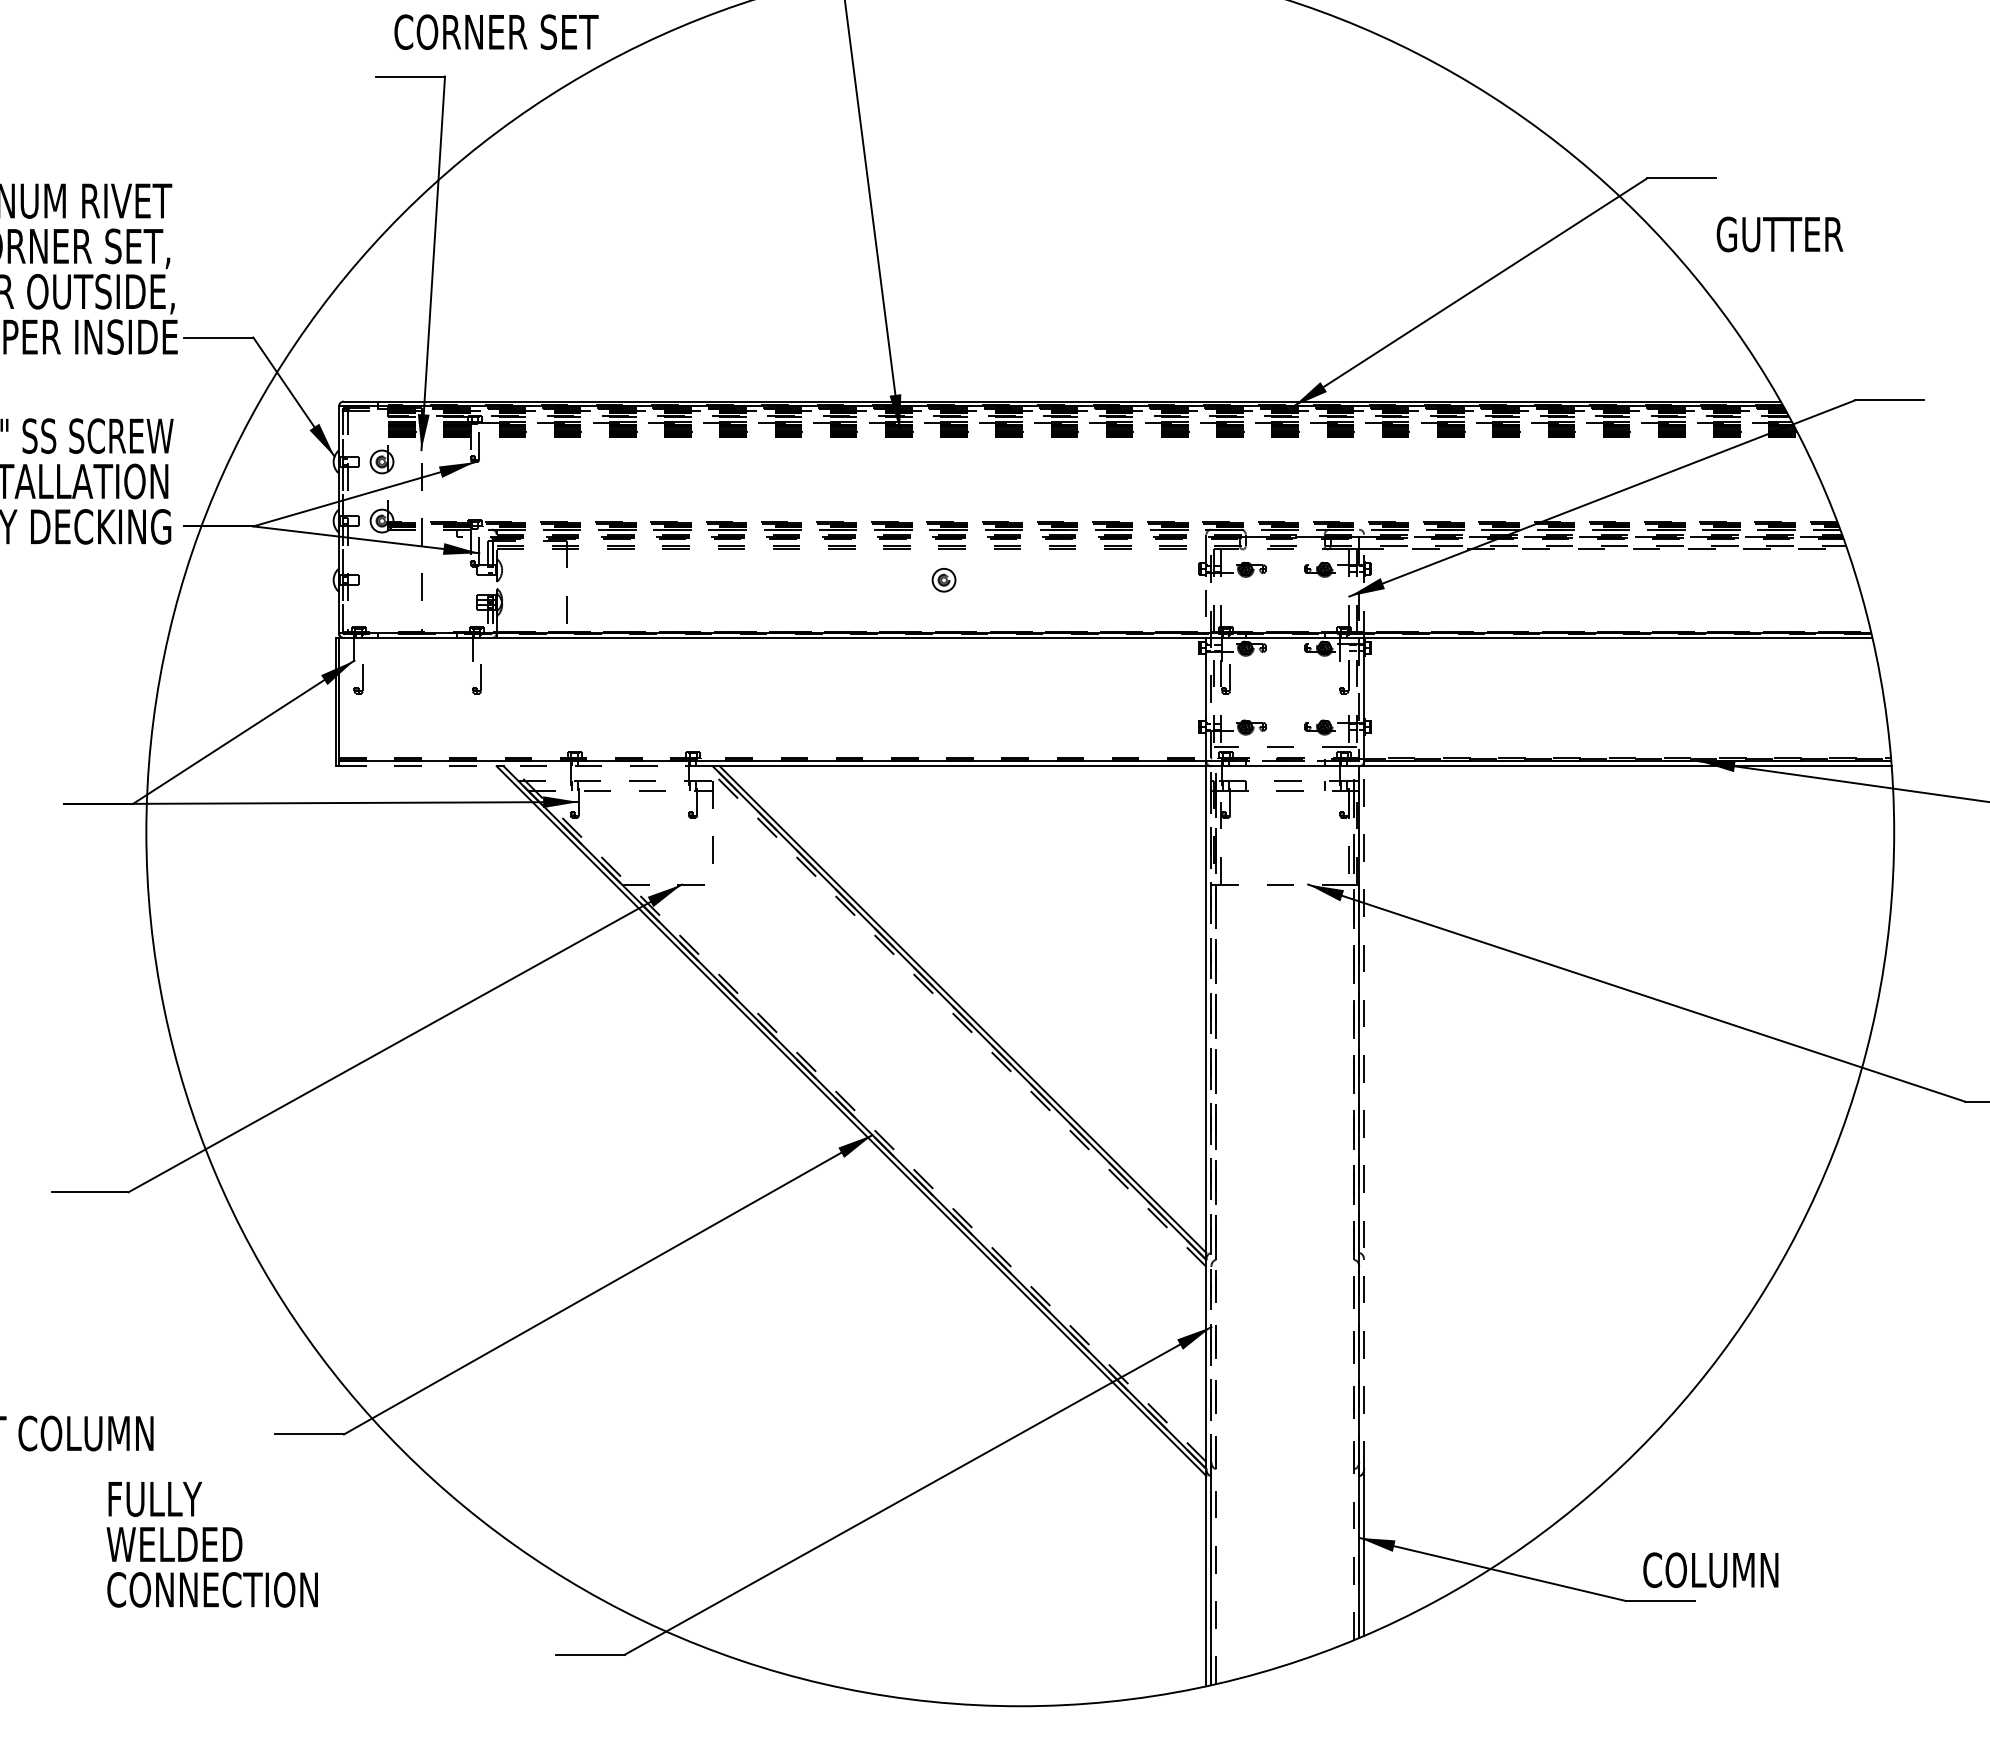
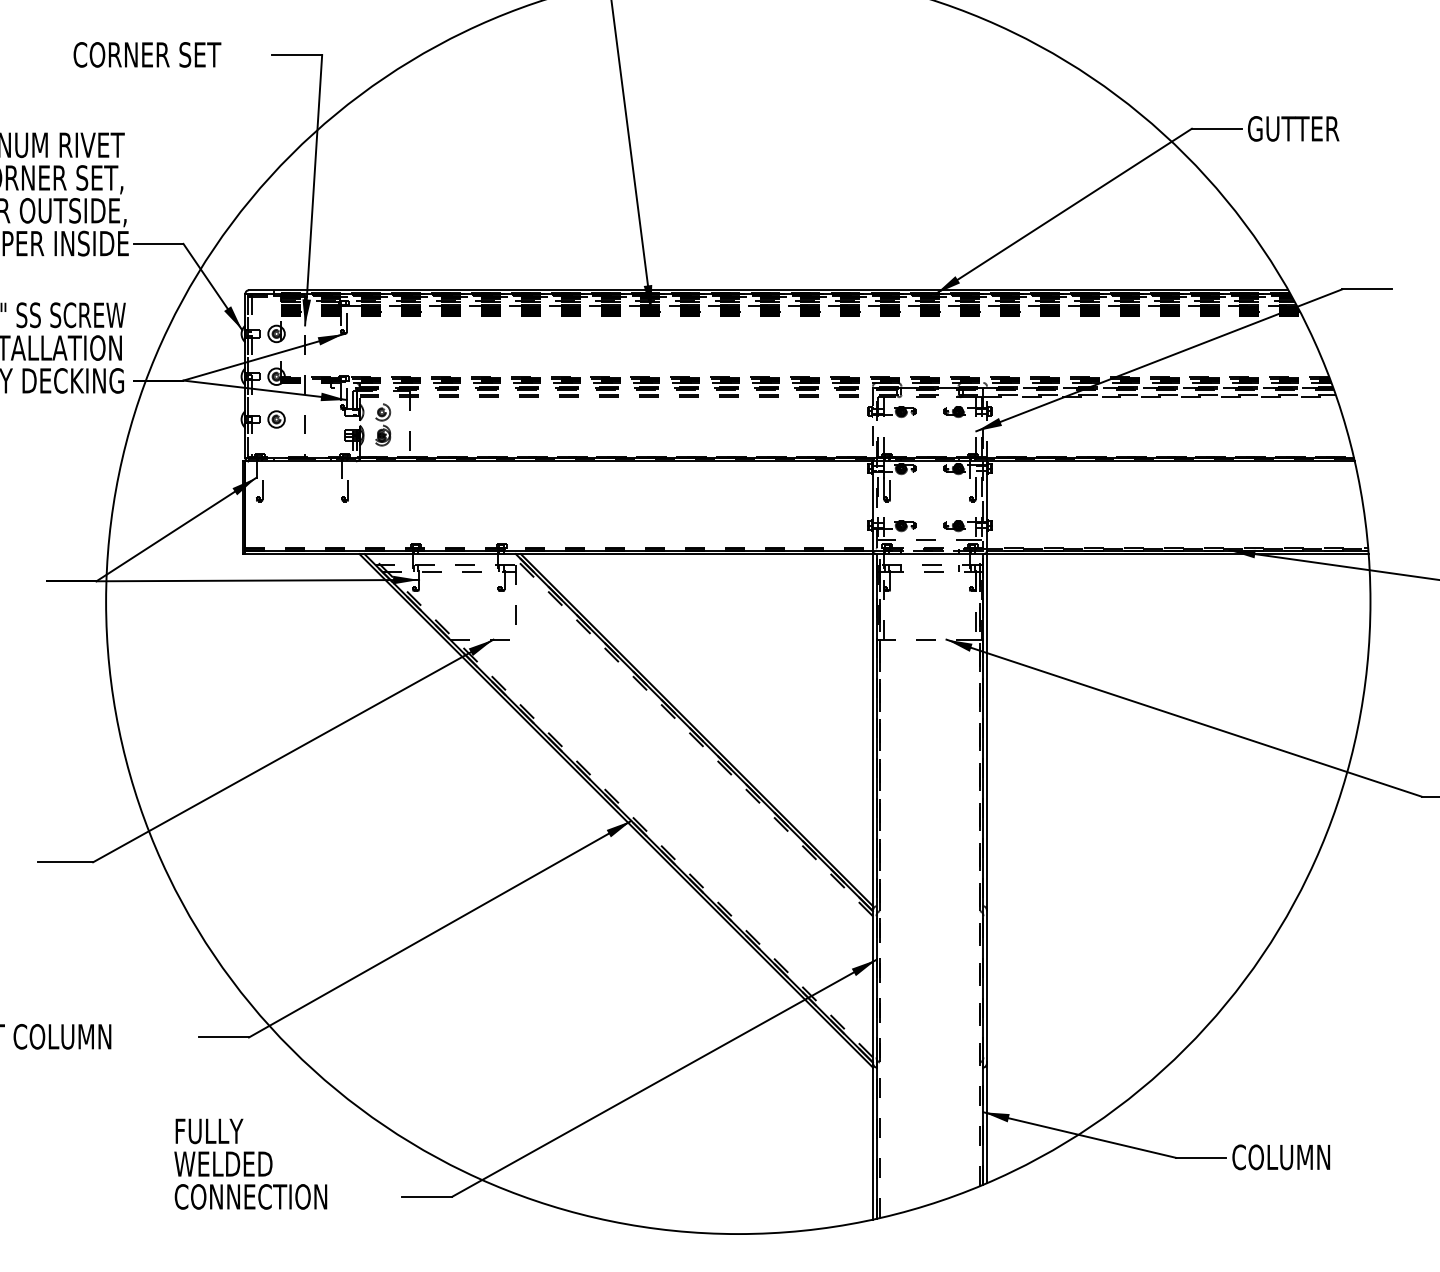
text: (496, 31) -> (147, 54), moved
text: (1779, 234) -> (1293, 128), moved
part: (943, 580) -> (276, 419), moved
part: (528, 587) -> (382, 424), added
line: (417, 766) -> (302, 554), dashed -> solid
line: (608, 766) -> (440, 554), dashed -> solid
line: (1364, 1117) -> (987, 808), dashed -> solid
line: (1211, 1121) -> (876, 811), dashed -> solid
text: (211, 1544) -> (250, 1164), moved
text: (1710, 1570) -> (1280, 1157), moved

